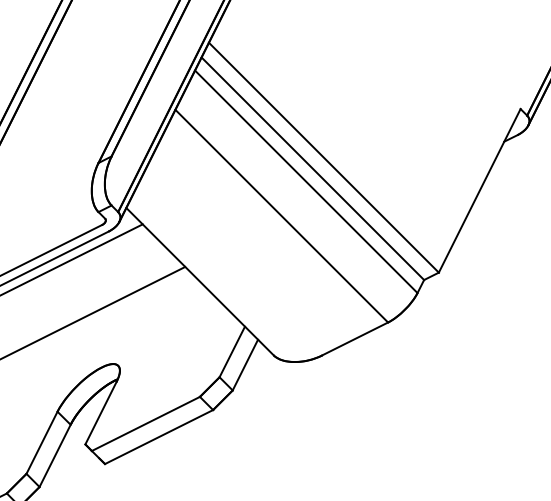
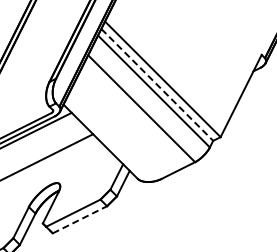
line: (313, 169) -> (157, 85), solid -> dashed
line: (160, 436) -> (80, 219), solid -> dashed

